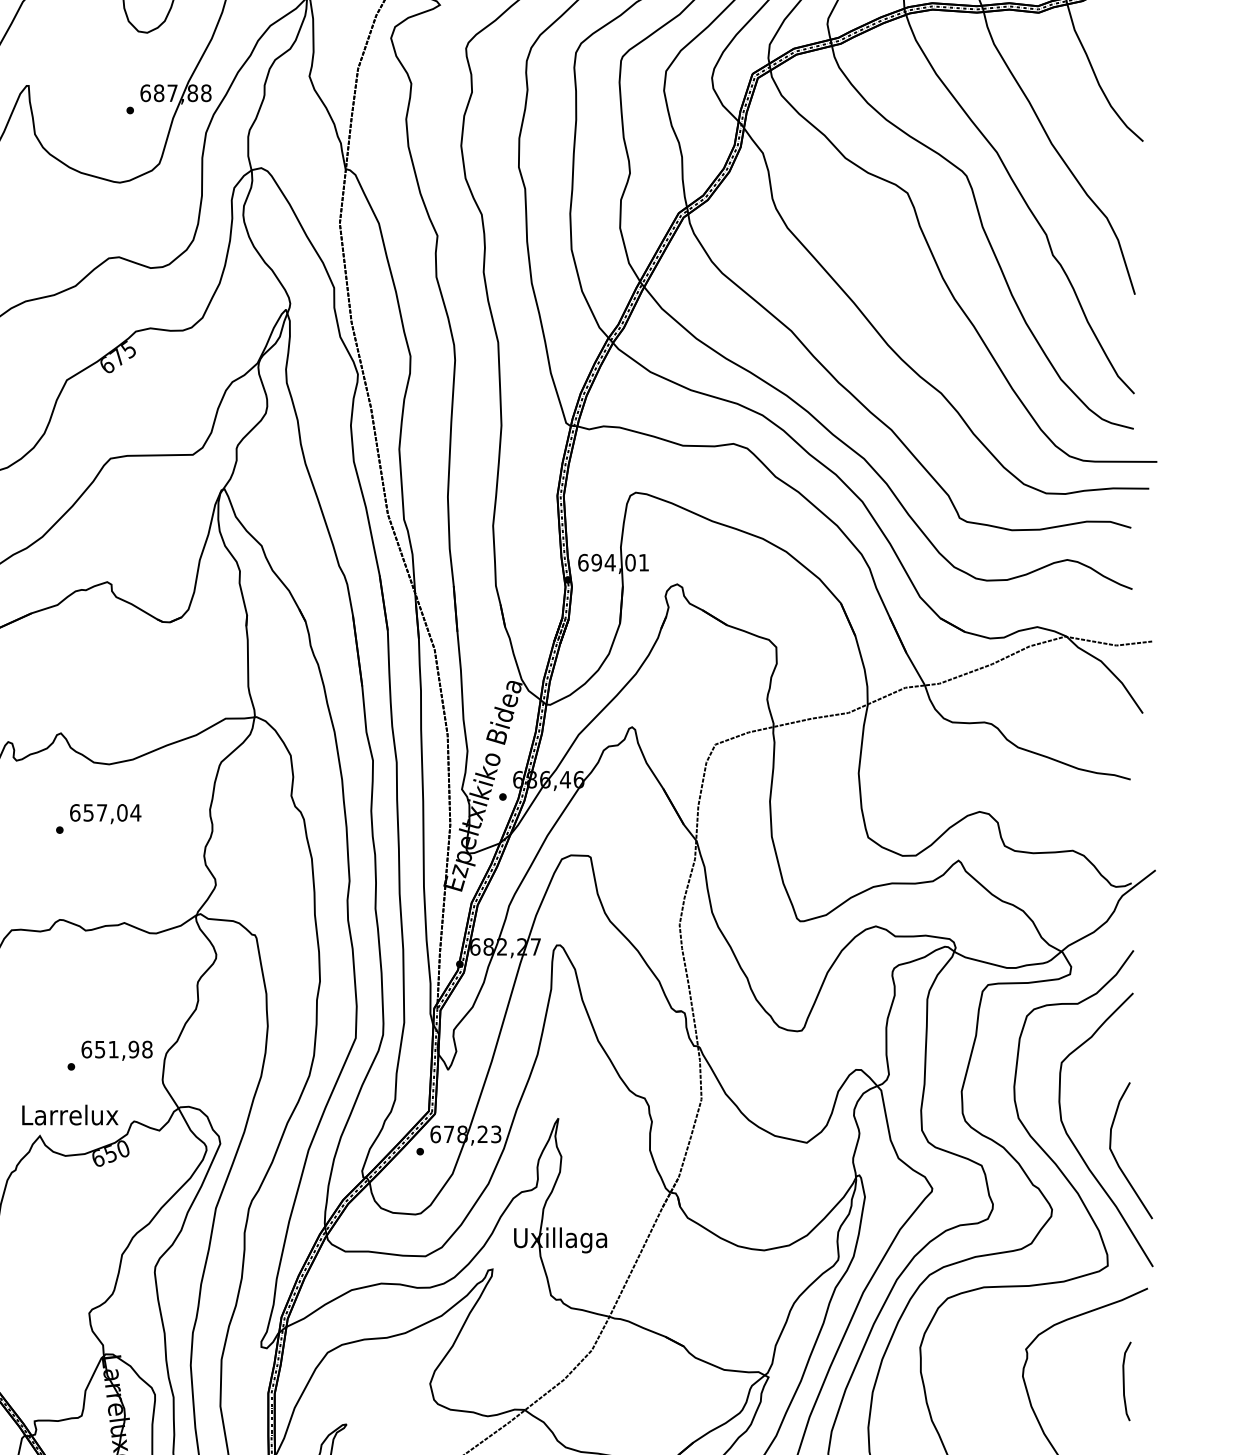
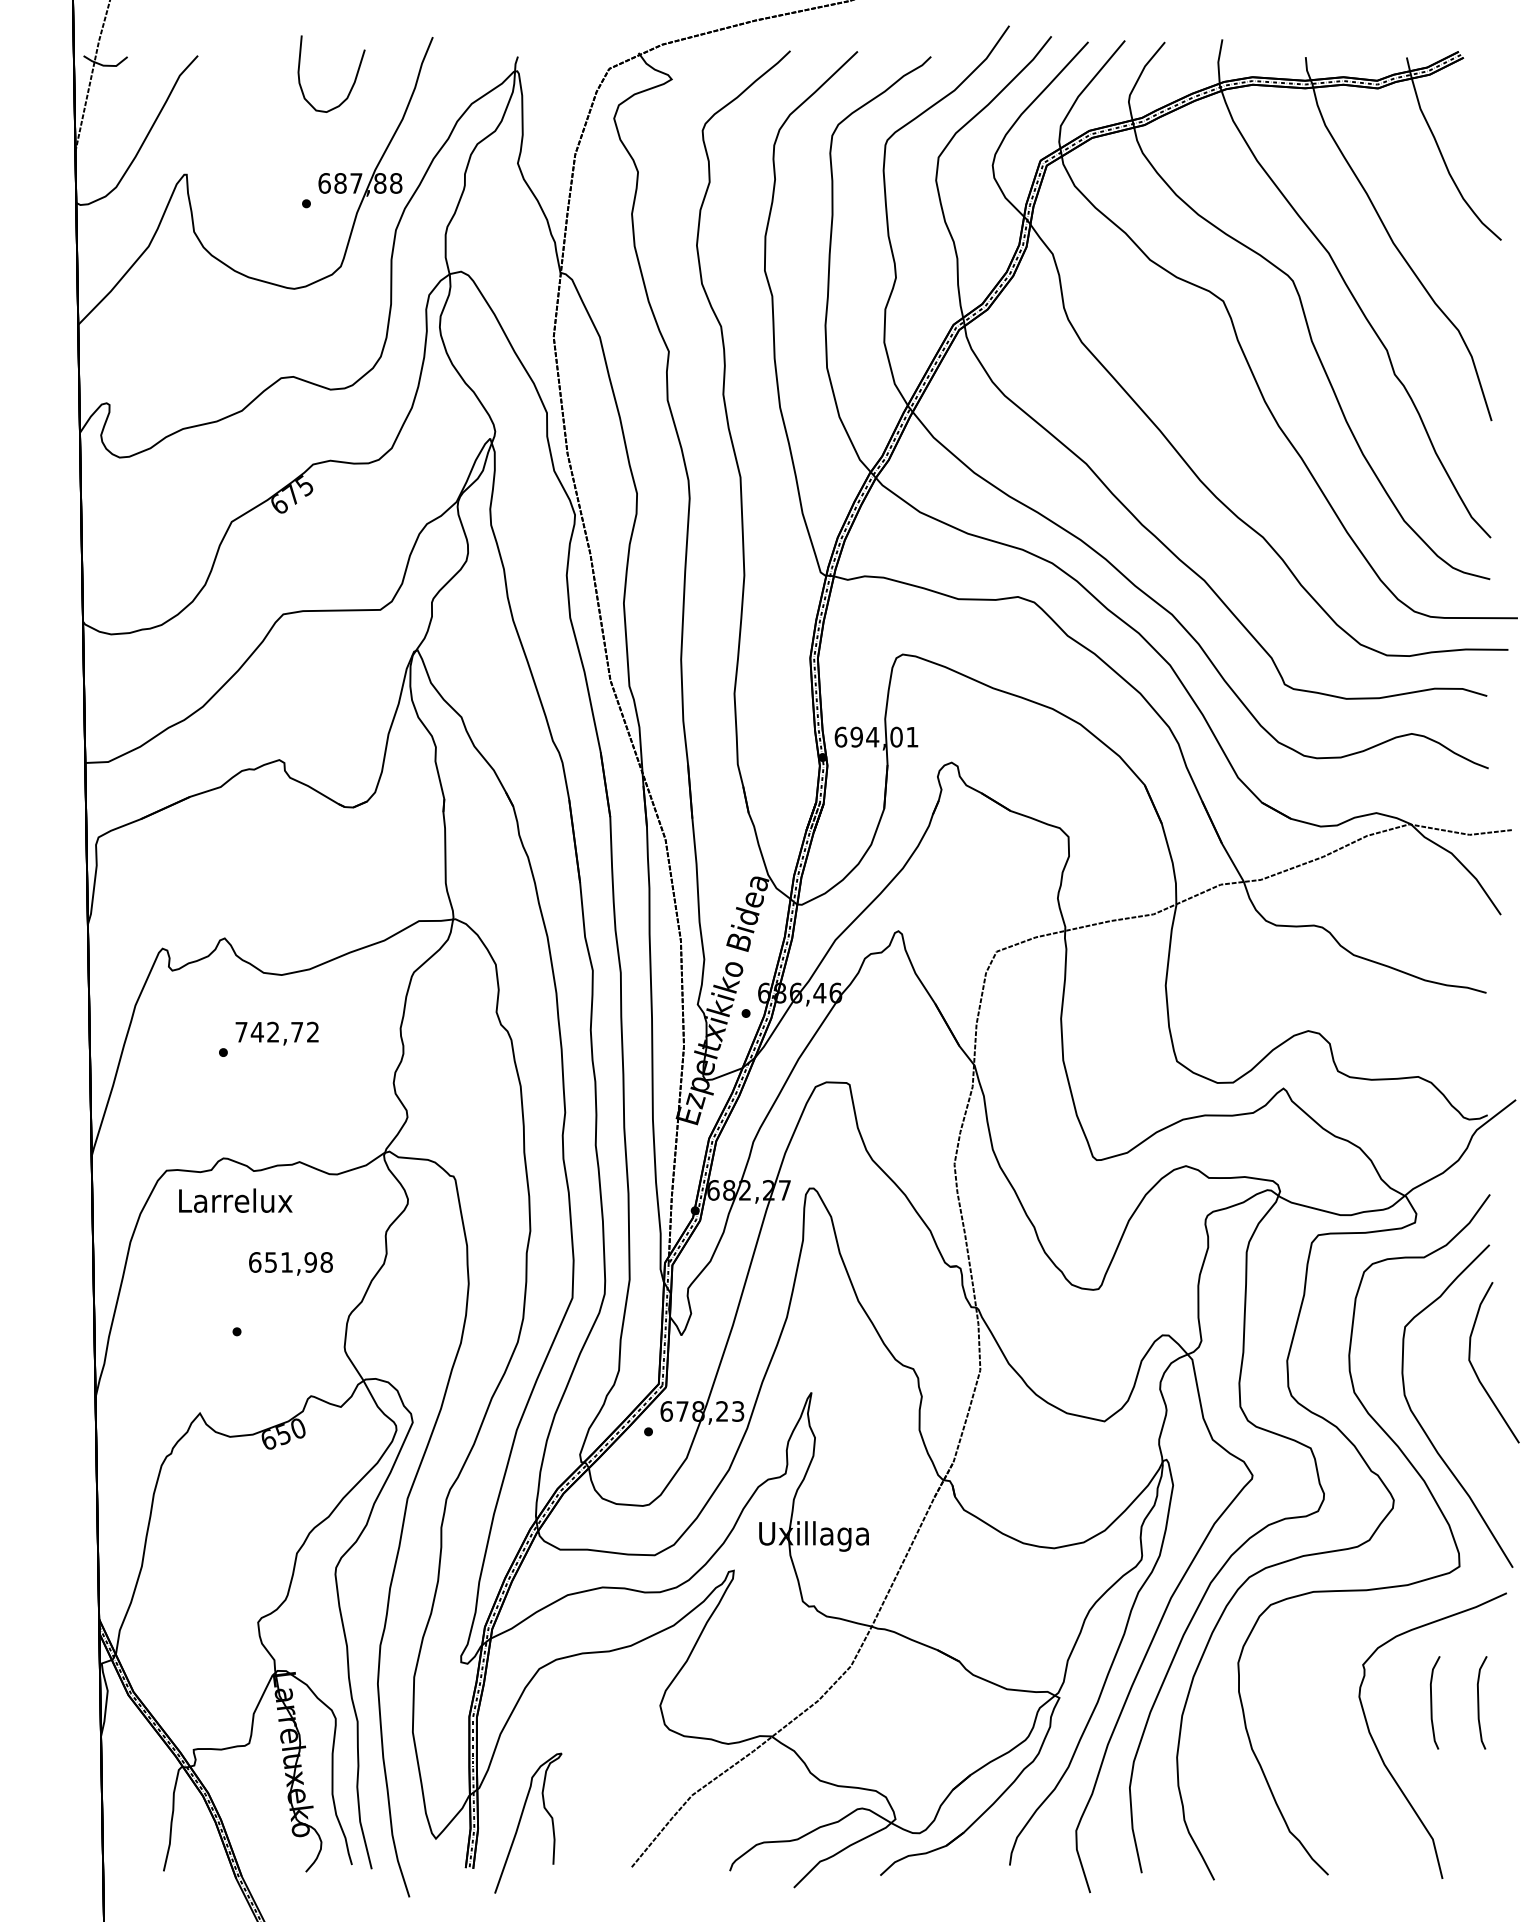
text: (105, 812) -> (277, 1031), 657,04 -> 742,72
text: (116, 1050) -> (290, 1263), moved
text: (70, 1114) -> (235, 1200), moved
curve: (1115, 1157) -> (1475, 1370), moved
curve: (1084, 1381) -> (1432, 1702), added

